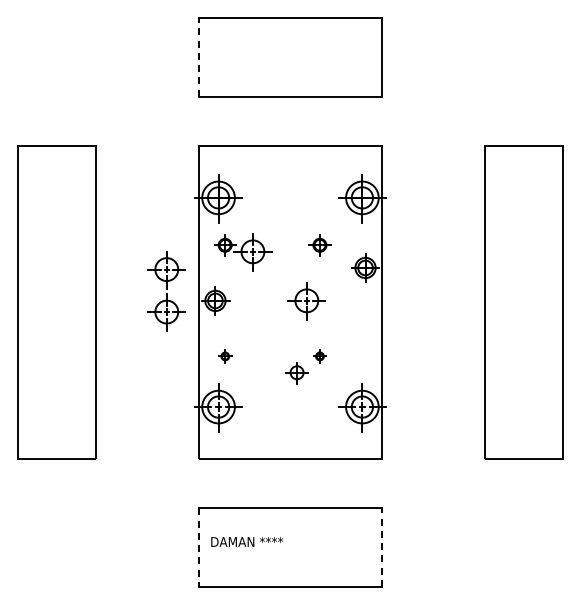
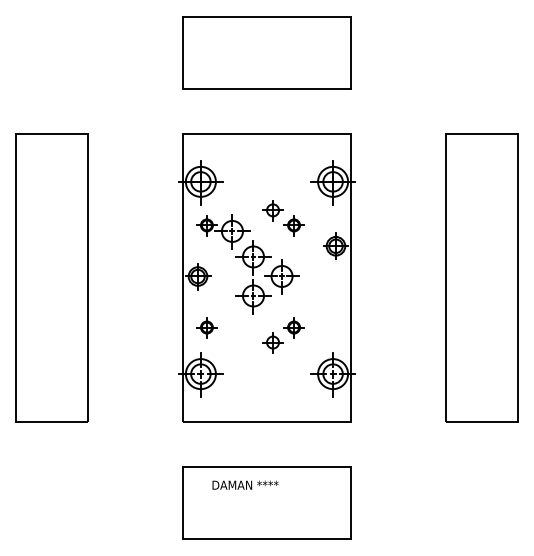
line: (198, 56) -> (182, 51), dashed -> solid
part: (296, 229) -> (272, 210), added
part: (166, 291) -> (253, 277), moved
part: (225, 356) -> (207, 327), size x1.67
part: (319, 356) -> (293, 327), size x1.67
text: (246, 541) -> (244, 484), moved
line: (382, 547) -> (351, 503), dashed -> solid
line: (198, 548) -> (182, 504), dashed -> solid

